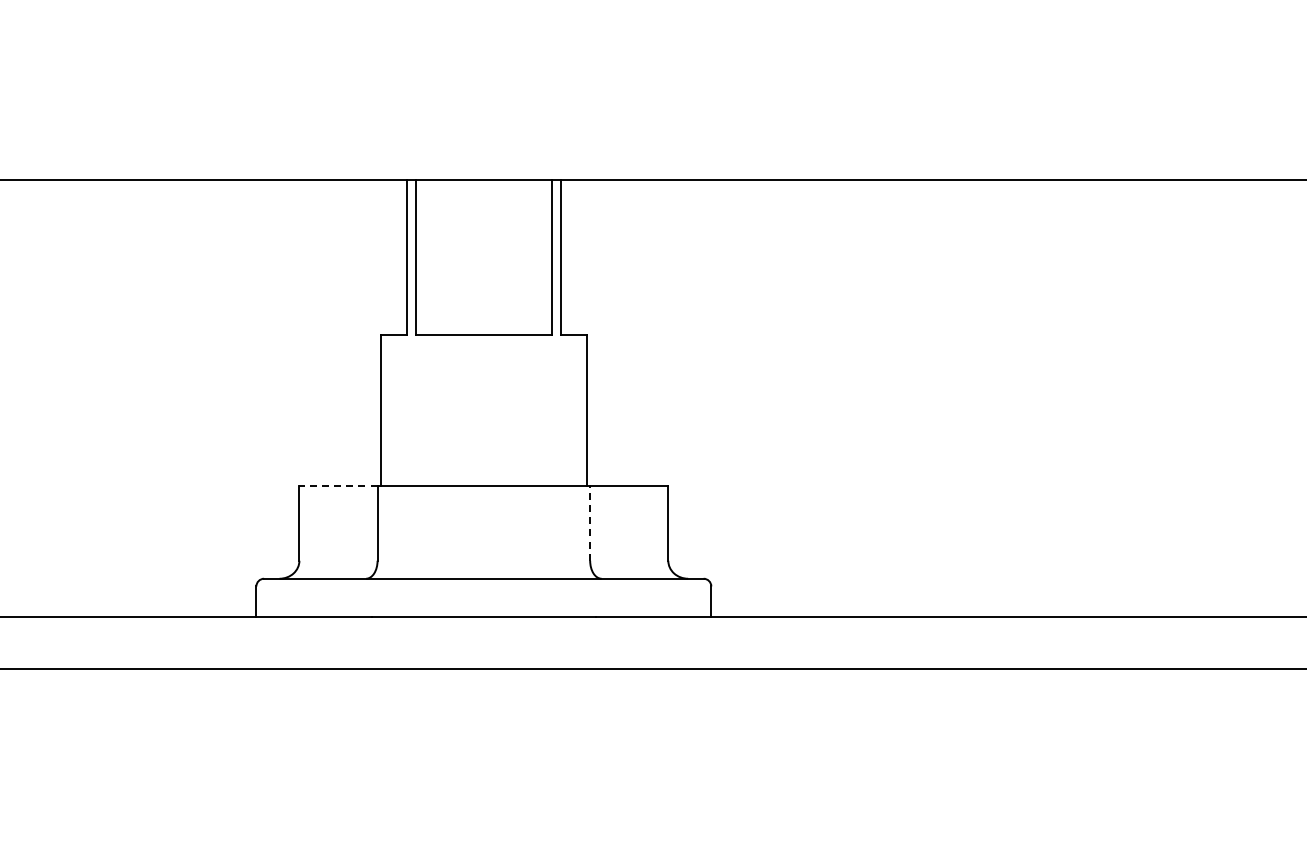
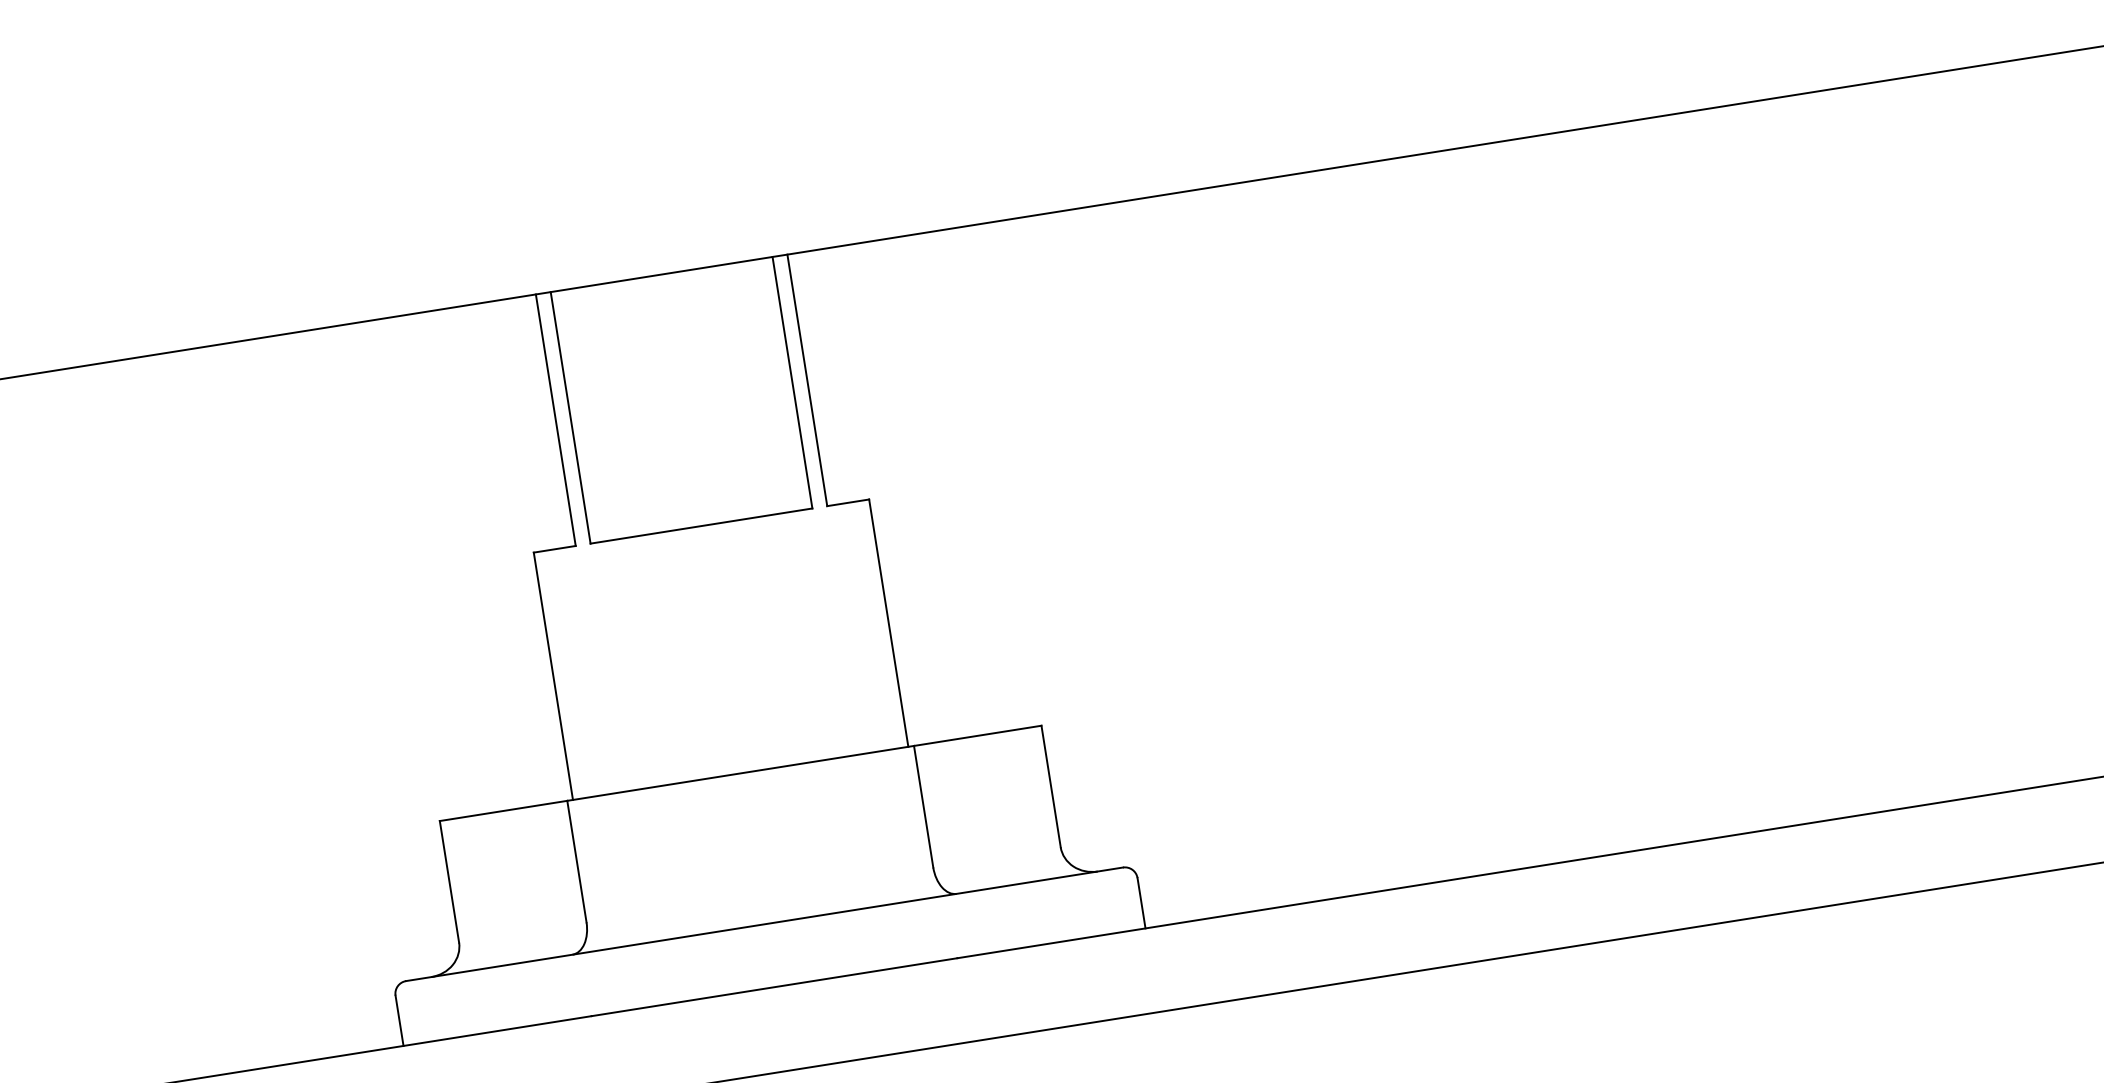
line: (338, 486) -> (503, 811), dashed -> solid
line: (590, 523) -> (924, 806), dashed -> solid

